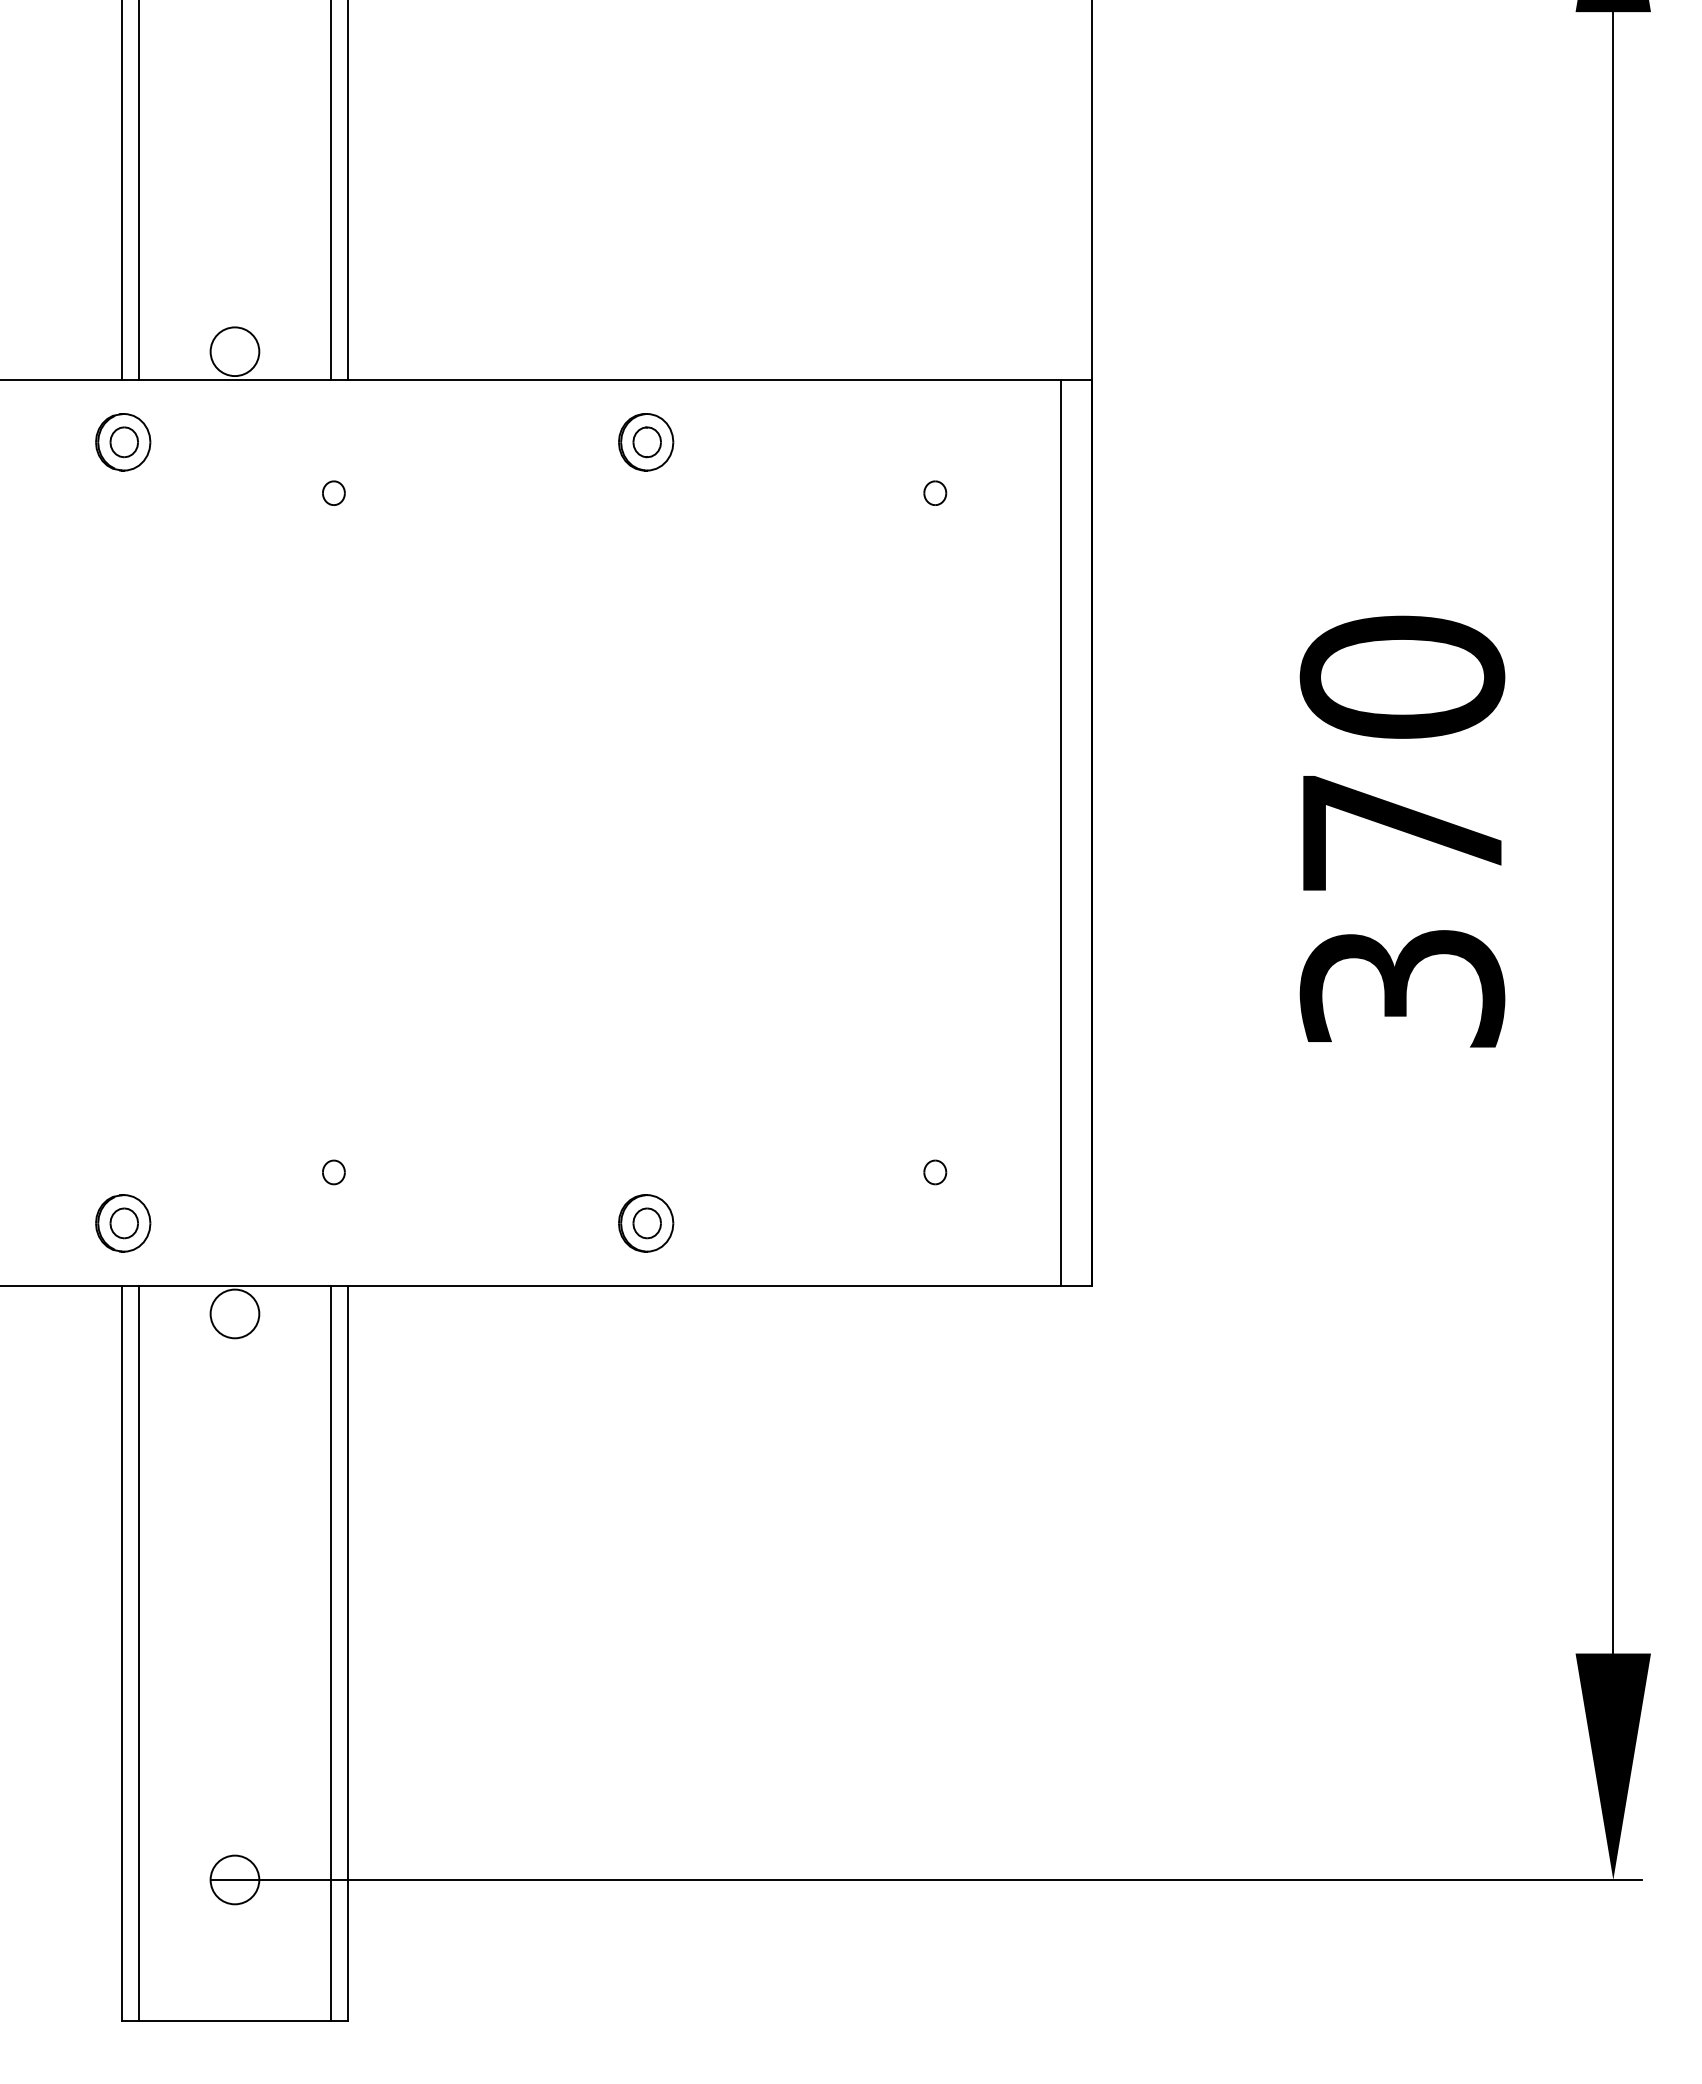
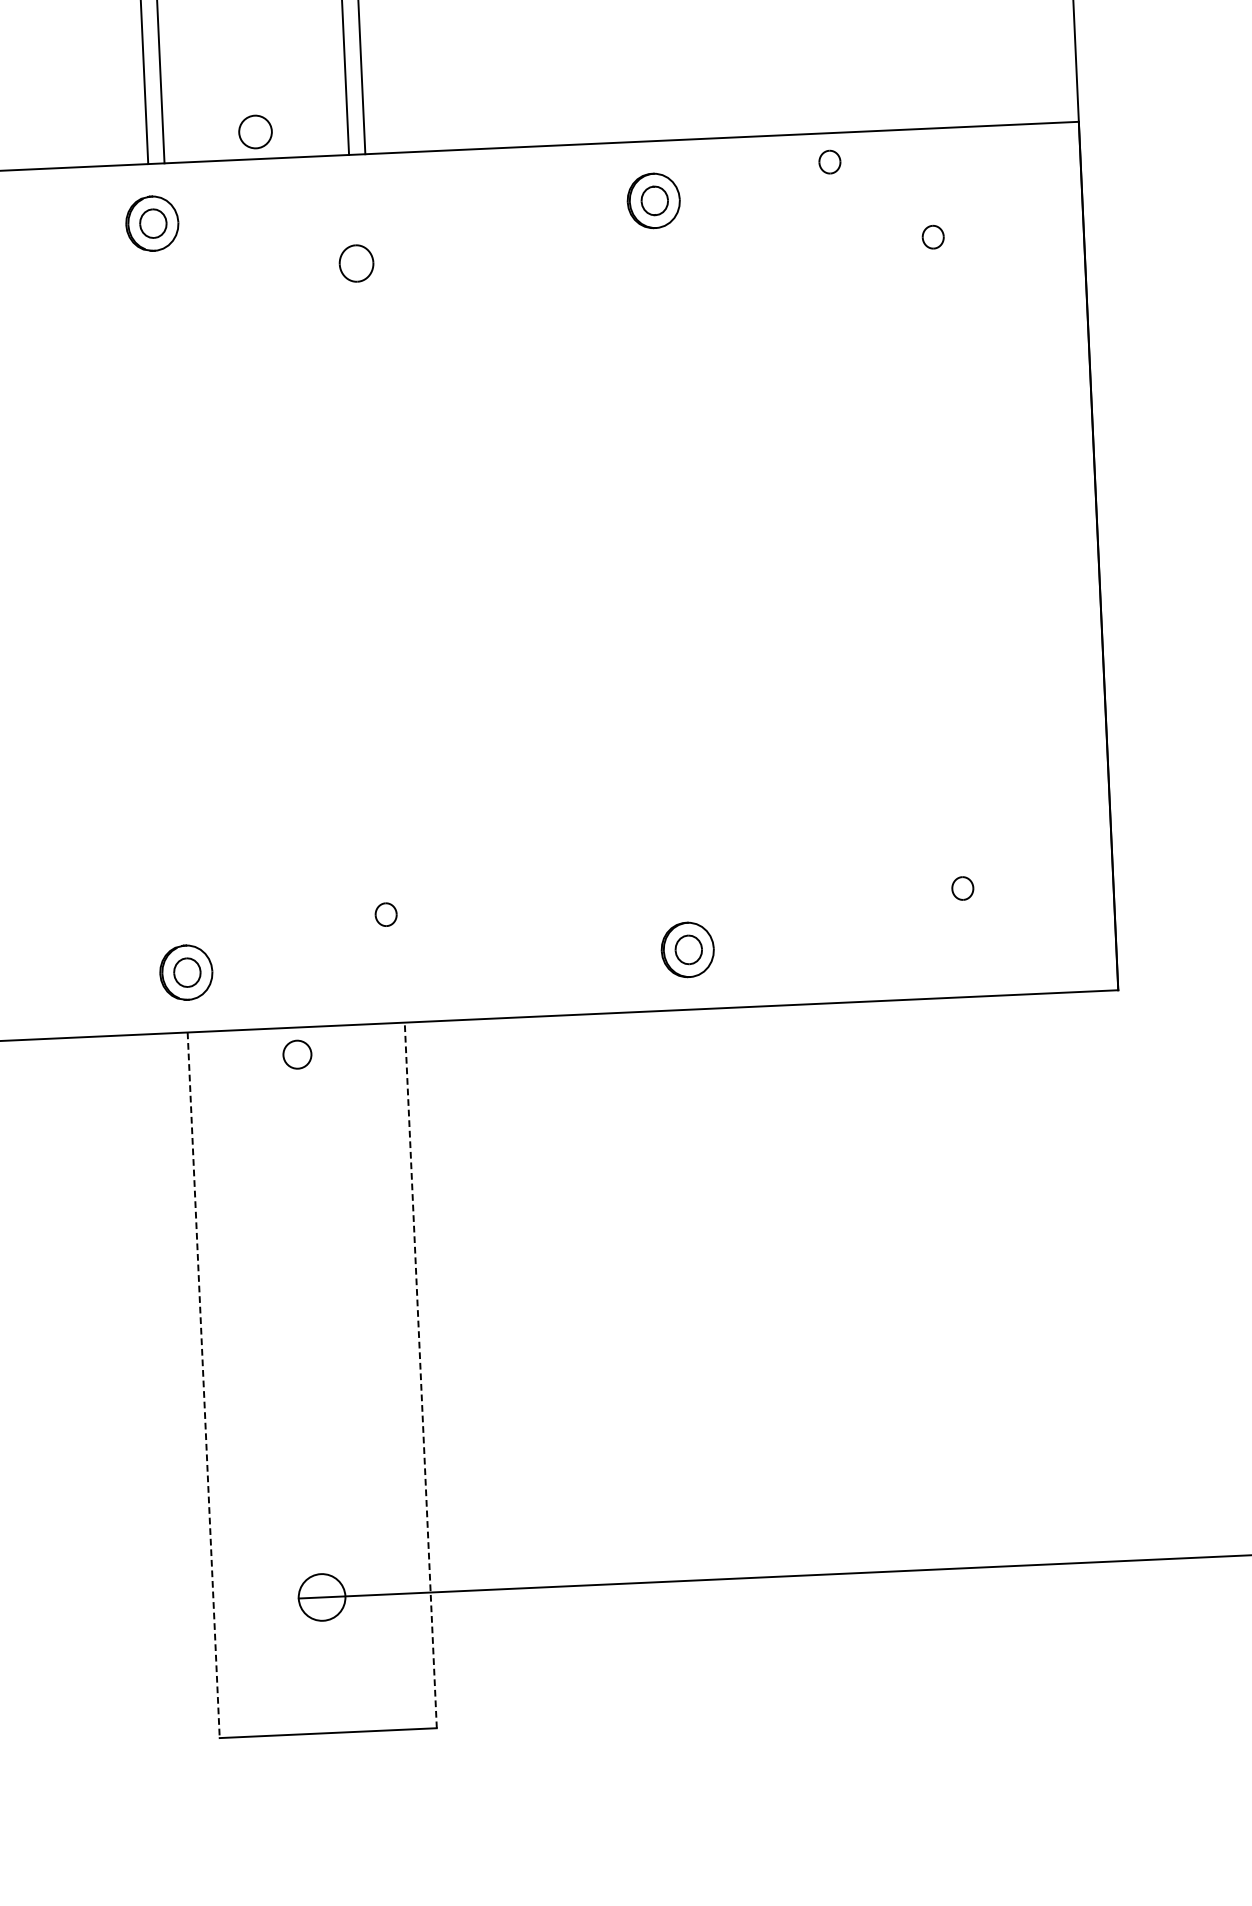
circle: (234, 351) -> (255, 131), size x0.7
part: (831, 409) -> (830, 161), added
part: (333, 492) -> (356, 262), size x1.6
line: (1060, 832) -> (1068, 557), removed
circle: (234, 1313) -> (296, 1054), size x0.6
line: (121, 1653) -> (203, 1385), solid -> dashed
line: (138, 1653) -> (219, 1384), removed
line: (331, 1653) -> (404, 1376), removed
line: (348, 1653) -> (421, 1375), solid -> dashed

